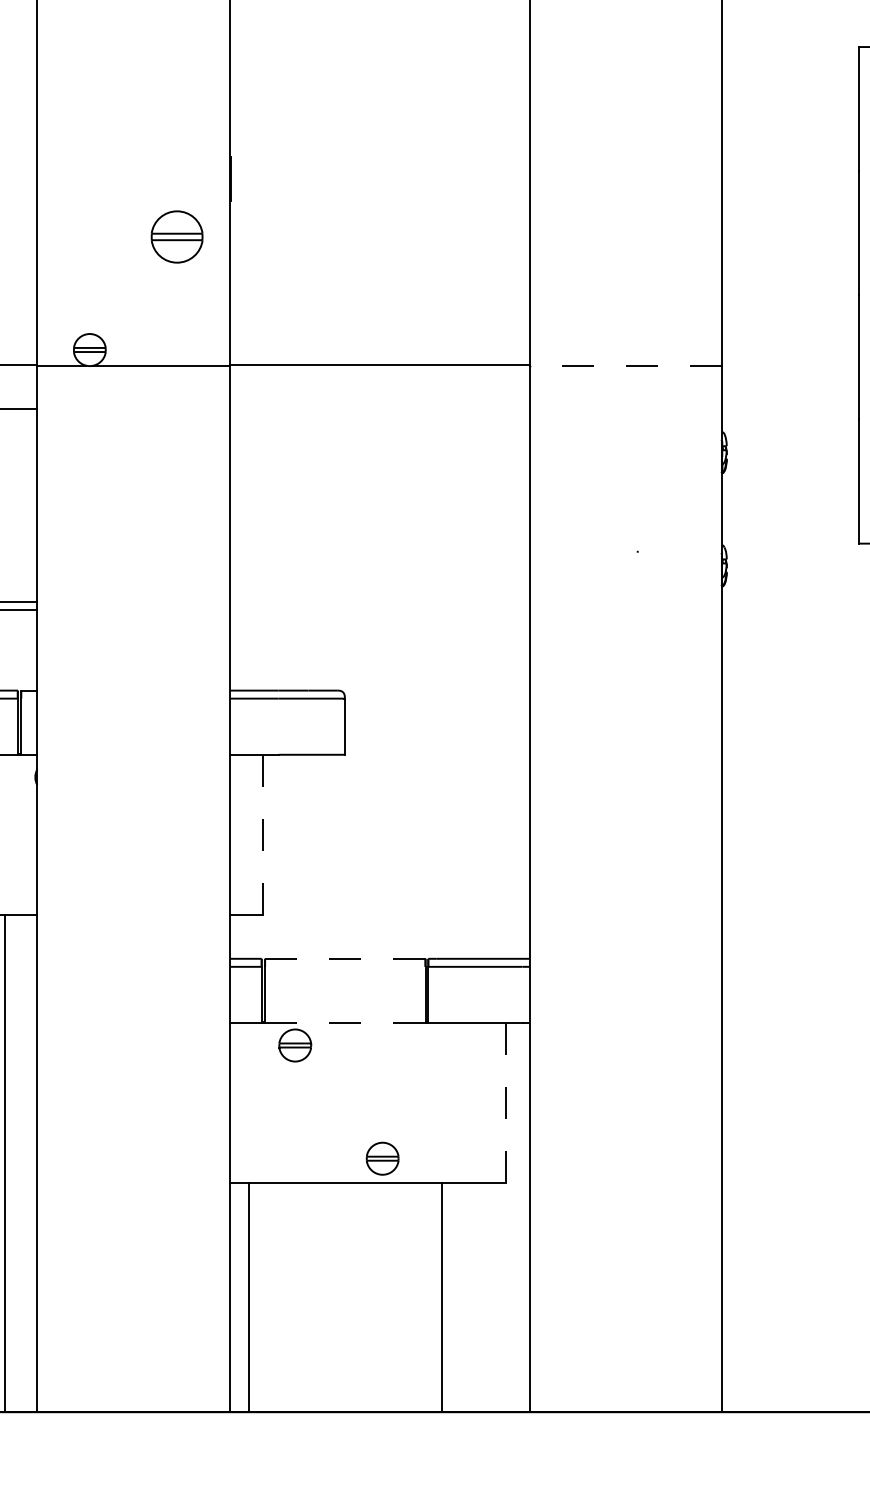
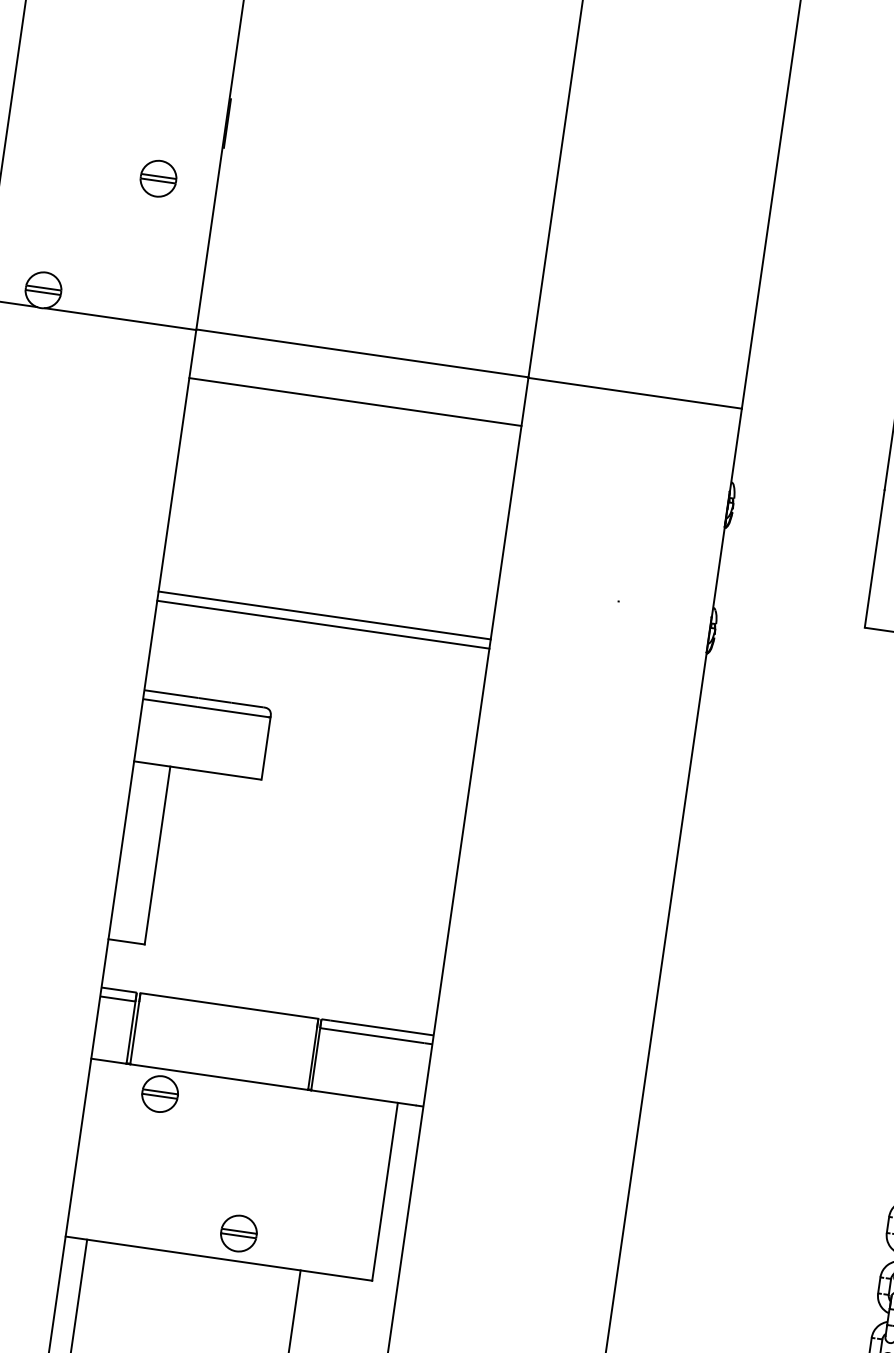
part: (177, 236) -> (158, 178), size x0.62
line: (625, 365) -> (634, 393), dashed -> solid
line: (379, 409) -> (355, 402), added
line: (379, 601) -> (324, 615), added
line: (379, 609) -> (323, 624), added
line: (262, 835) -> (157, 856), dashed -> solid
line: (344, 958) -> (228, 1005), dashed -> solid
line: (344, 1023) -> (218, 1077), dashed -> solid
line: (506, 1103) -> (385, 1192), dashed -> solid

